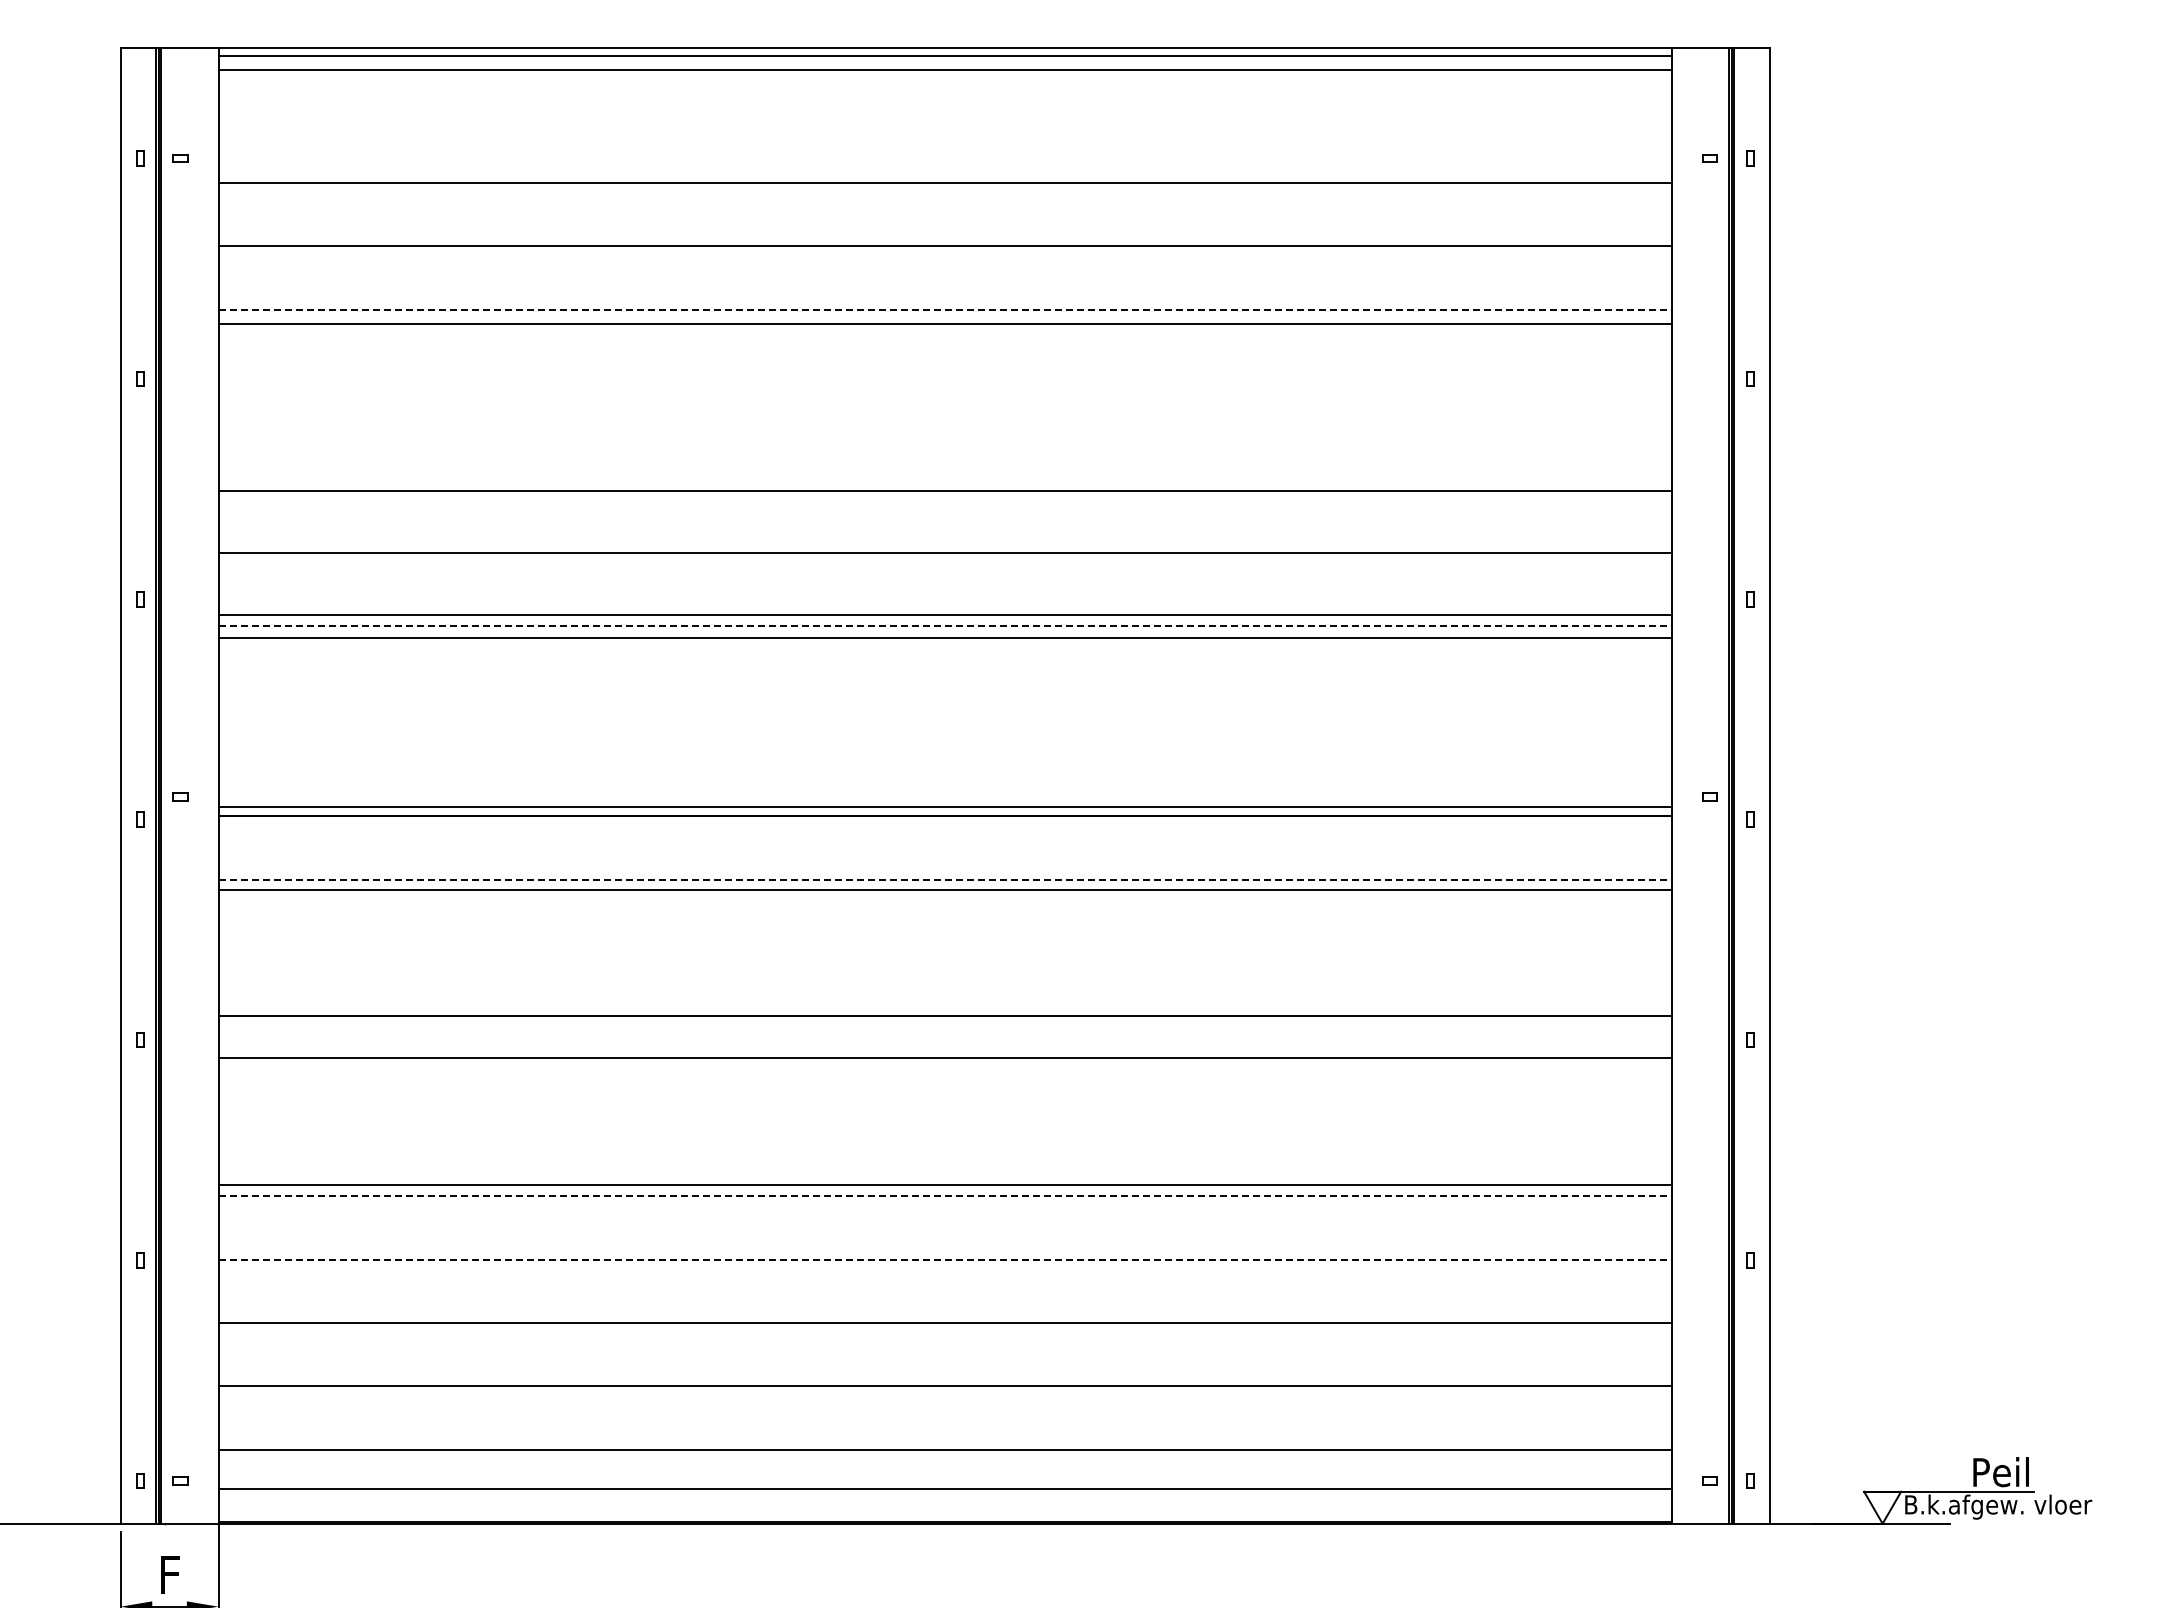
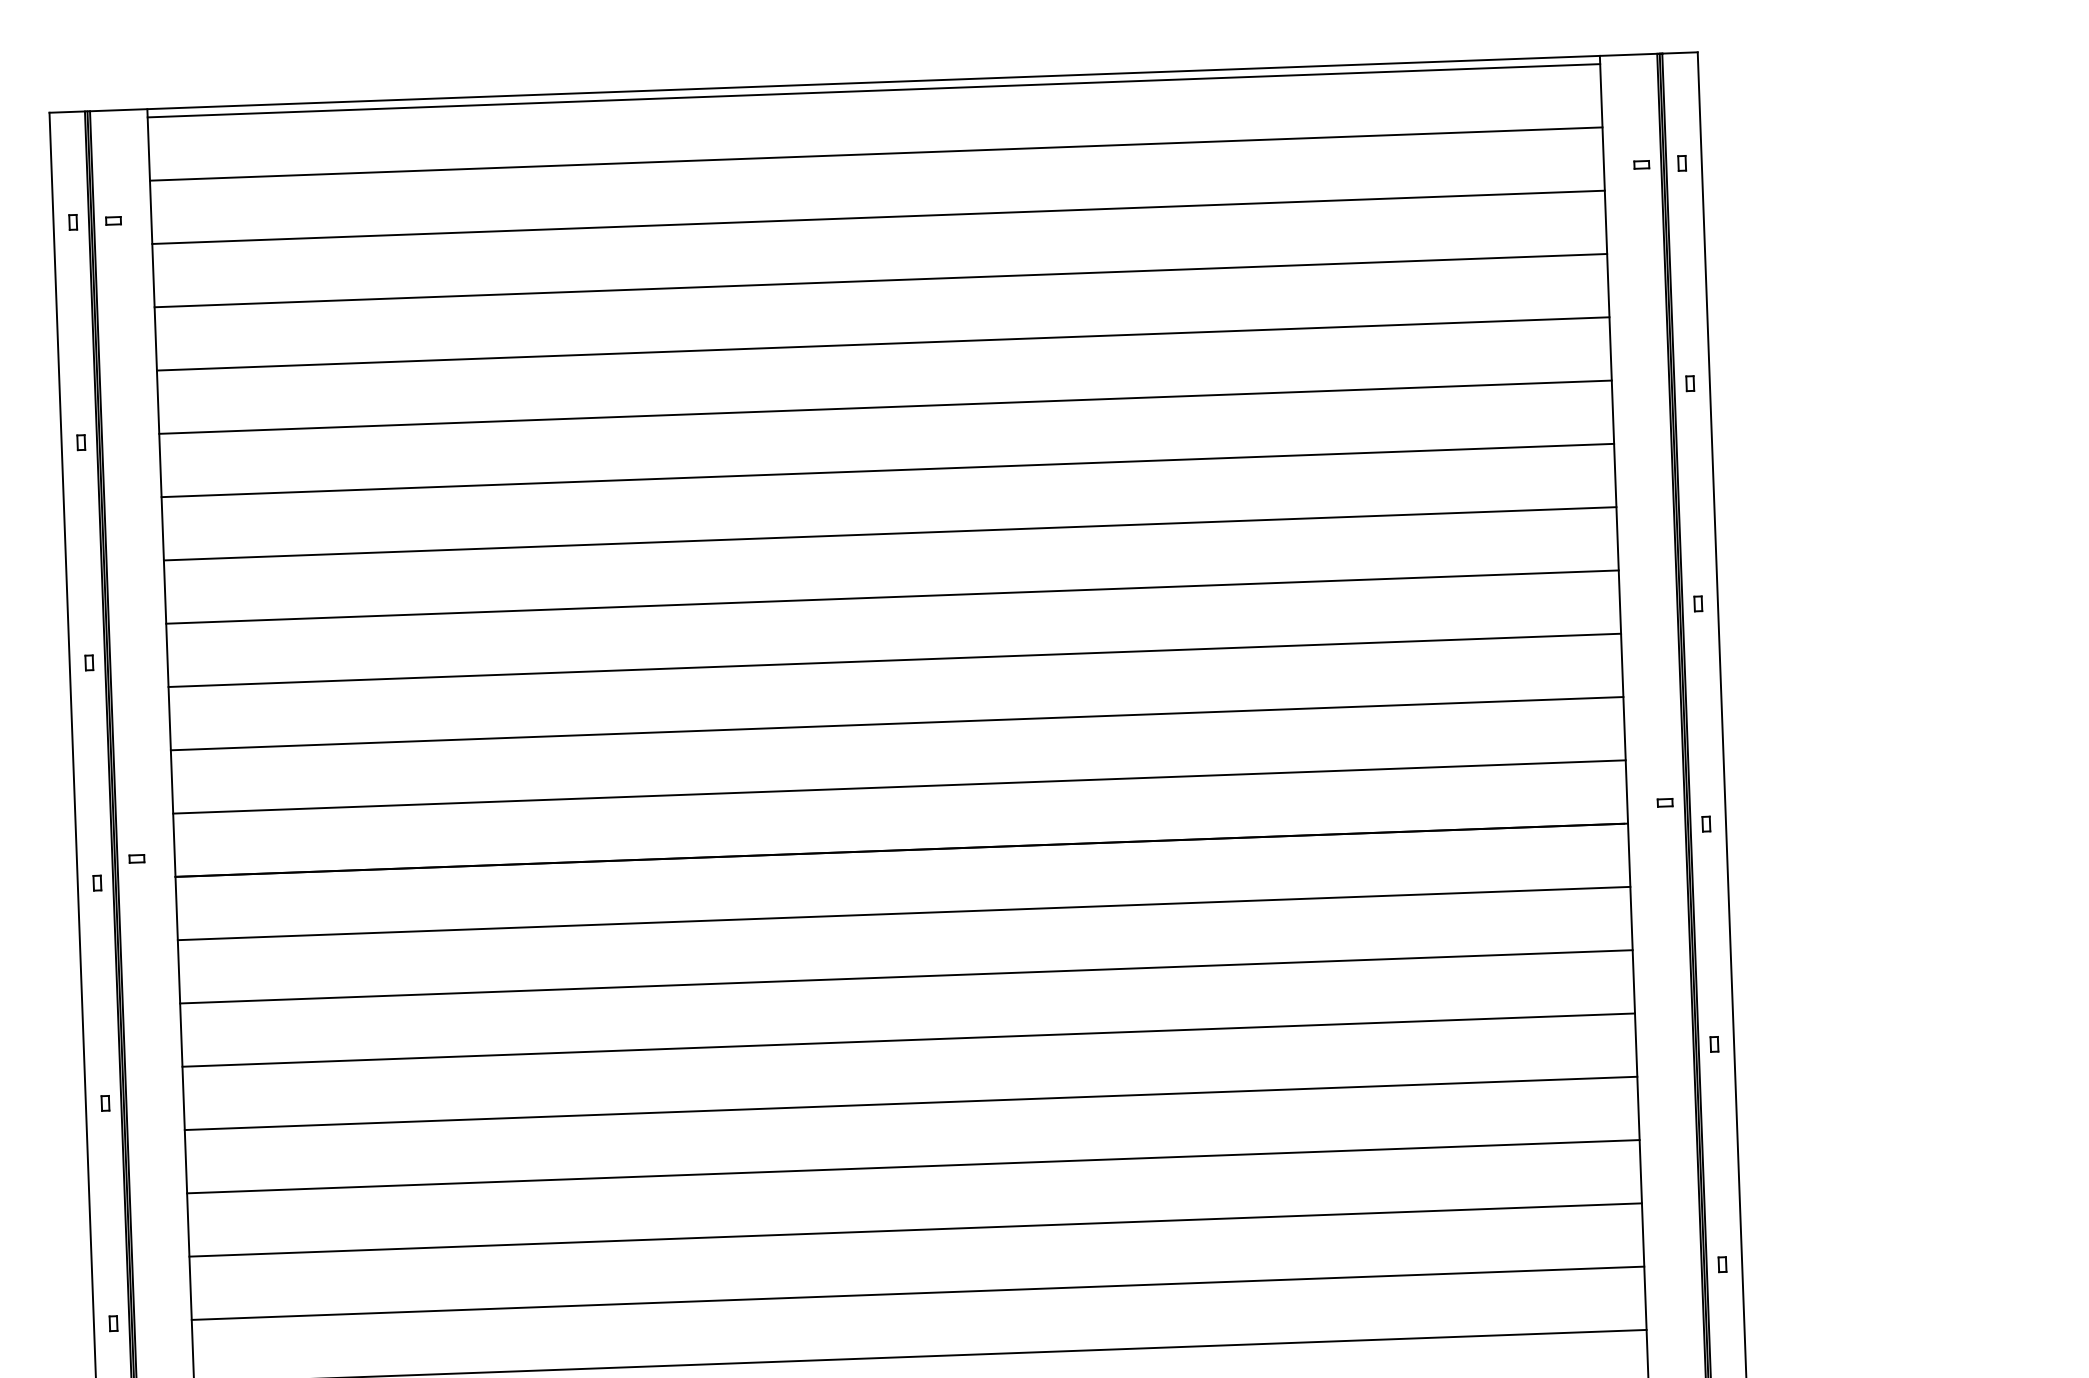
line: (945, 69) -> (876, 153), moved
line: (945, 309) -> (883, 343), dashed -> solid
line: (945, 323) -> (885, 406), moved
line: (945, 491) -> (888, 470), moved
line: (945, 552) -> (890, 533), moved
line: (945, 614) -> (892, 596), moved
line: (945, 626) -> (895, 660), dashed -> solid
line: (945, 637) -> (897, 723), moved
line: (945, 806) -> (899, 786), moved
line: (945, 879) -> (904, 913), dashed -> solid
line: (945, 889) -> (906, 976), moved
line: (945, 1015) -> (911, 1103), moved
line: (945, 1058) -> (908, 1040), moved
line: (945, 1184) -> (913, 1166), moved
line: (945, 1196) -> (915, 1230), dashed -> solid
line: (945, 1259) -> (918, 1293), dashed -> solid

